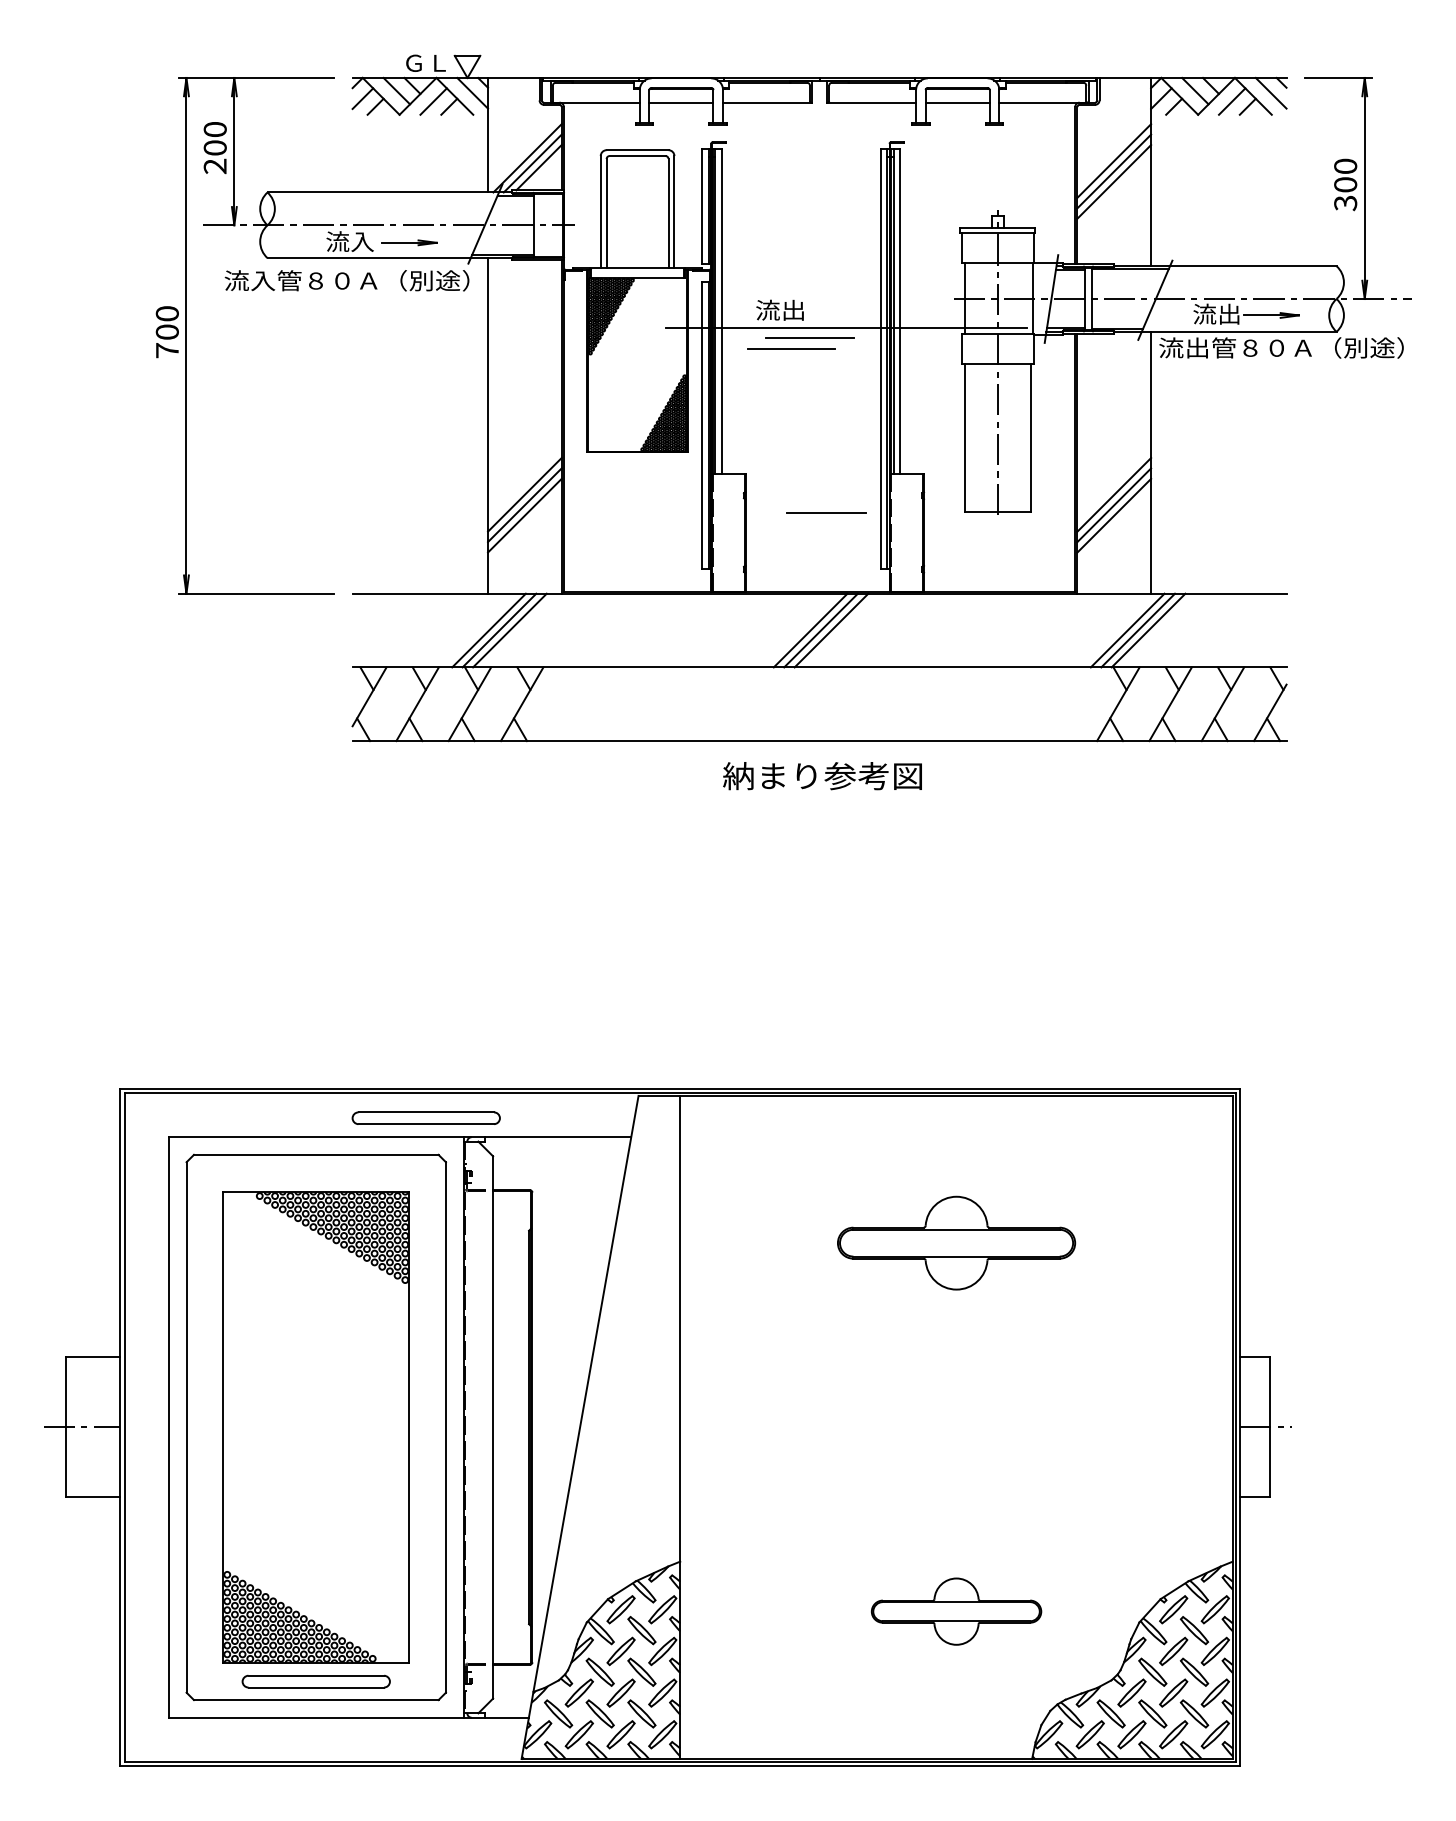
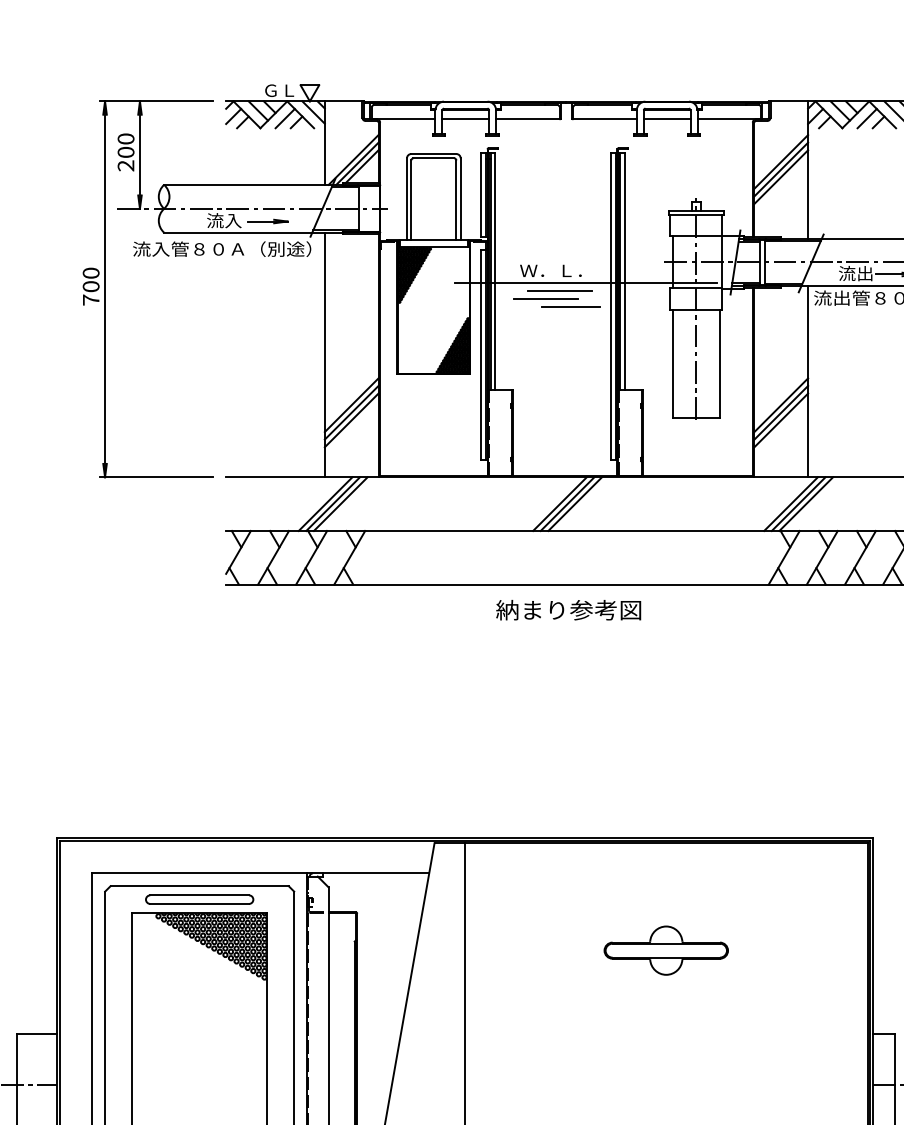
text: (797, 309) -> (550, 270), 流出 -> Ｗ．Ｌ．
line: (826, 512) -> (571, 306), moved
part: (425, 1117) -> (199, 899), moved
part: (956, 1243) -> (666, 950), size x0.71

